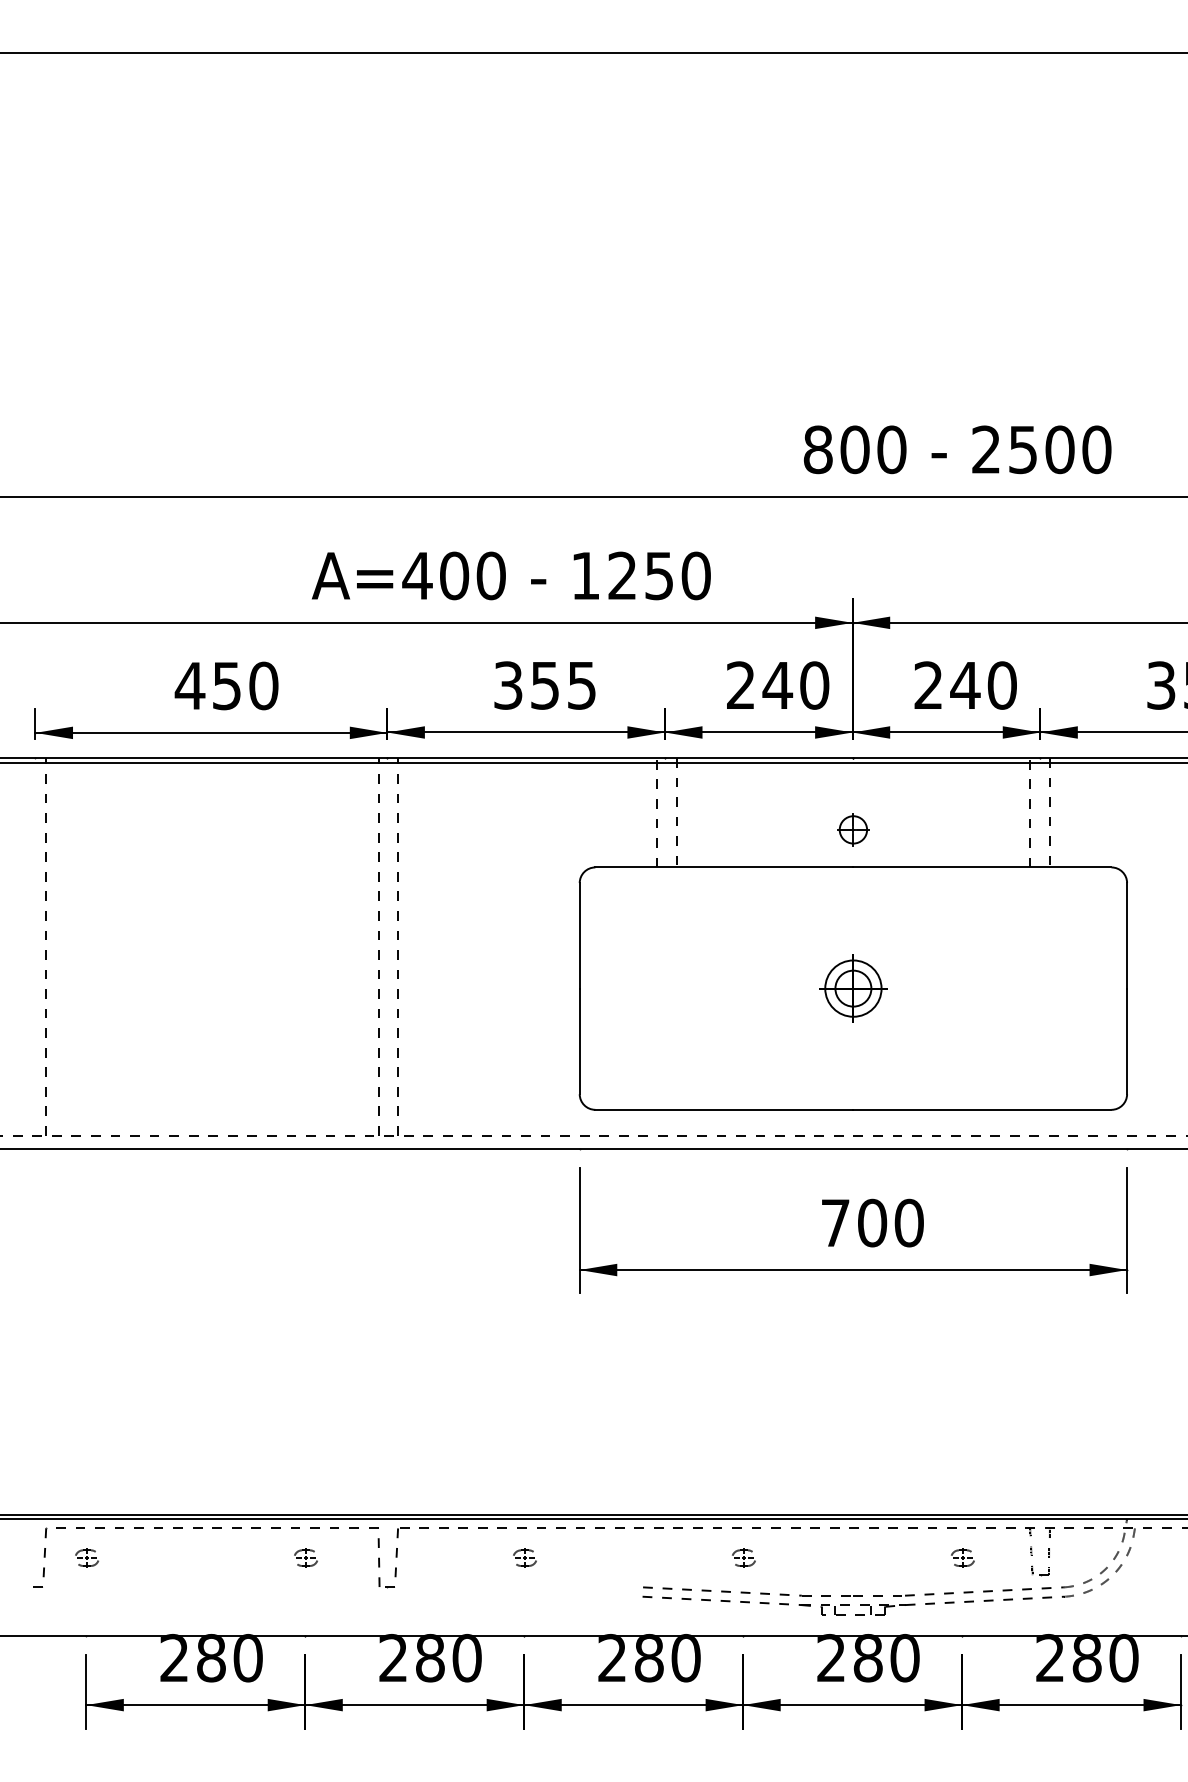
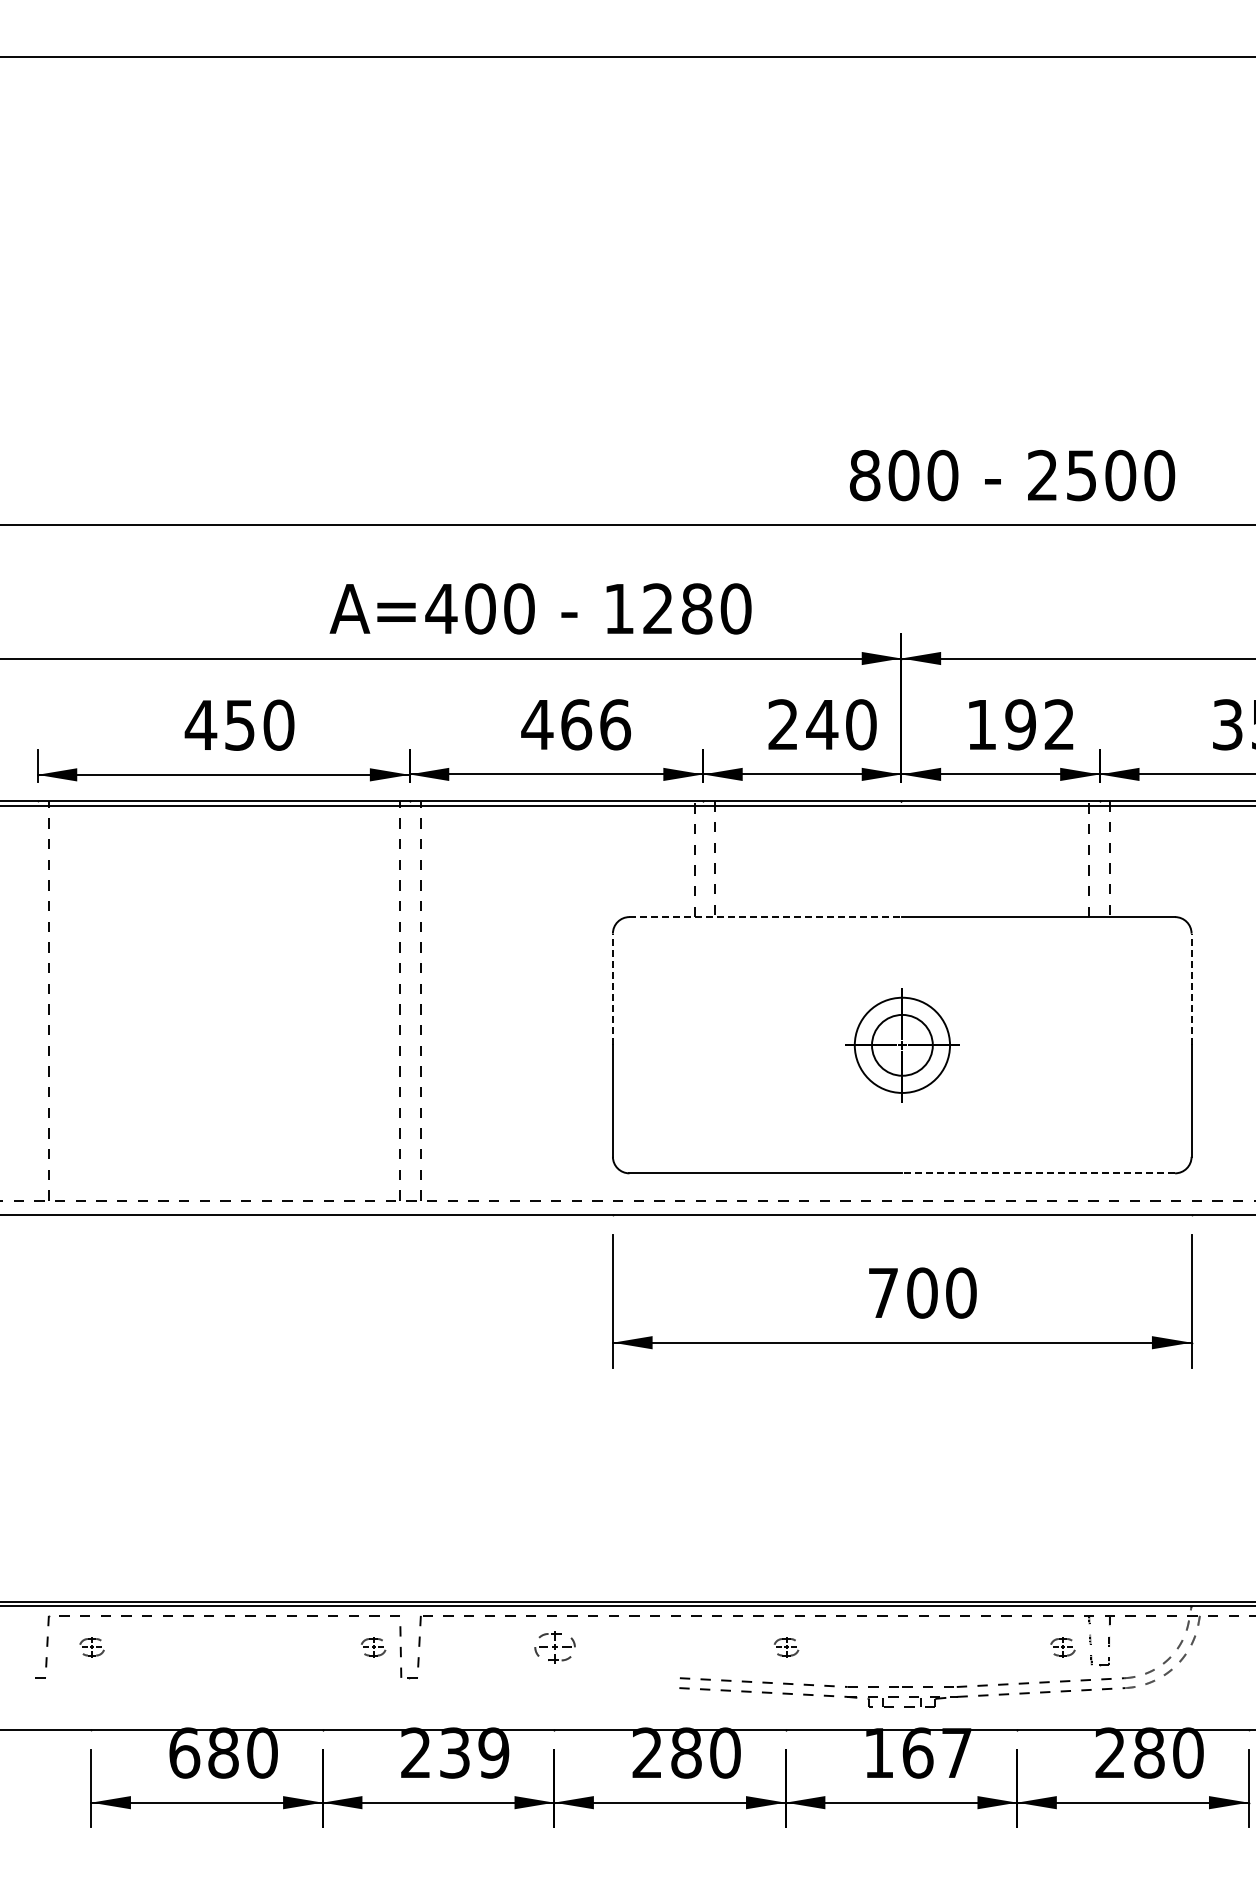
text: (659, 575) -> (697, 608), 1250 -> 1280
text: (545, 685) -> (576, 724), 355 -> 466
text: (966, 685) -> (1021, 724), 240 -> 192
part: (853, 829) -> (902, 877), removed
line: (725, 867) -> (766, 917), solid -> dashed
line: (579, 935) -> (612, 989), solid -> dashed
line: (1127, 935) -> (1191, 989), solid -> dashed
part: (852, 987) -> (901, 1044), size x1.6
line: (982, 1109) -> (1038, 1173), solid -> dashed
part: (305, 1558) -> (373, 1647), moved
part: (524, 1558) -> (554, 1647), size x1.6
part: (962, 1558) -> (1062, 1647), moved
text: (174, 1657) -> (184, 1752), 280 -> 680
text: (448, 1657) -> (474, 1752), 280 -> 239
text: (868, 1657) -> (918, 1752), 280 -> 167

